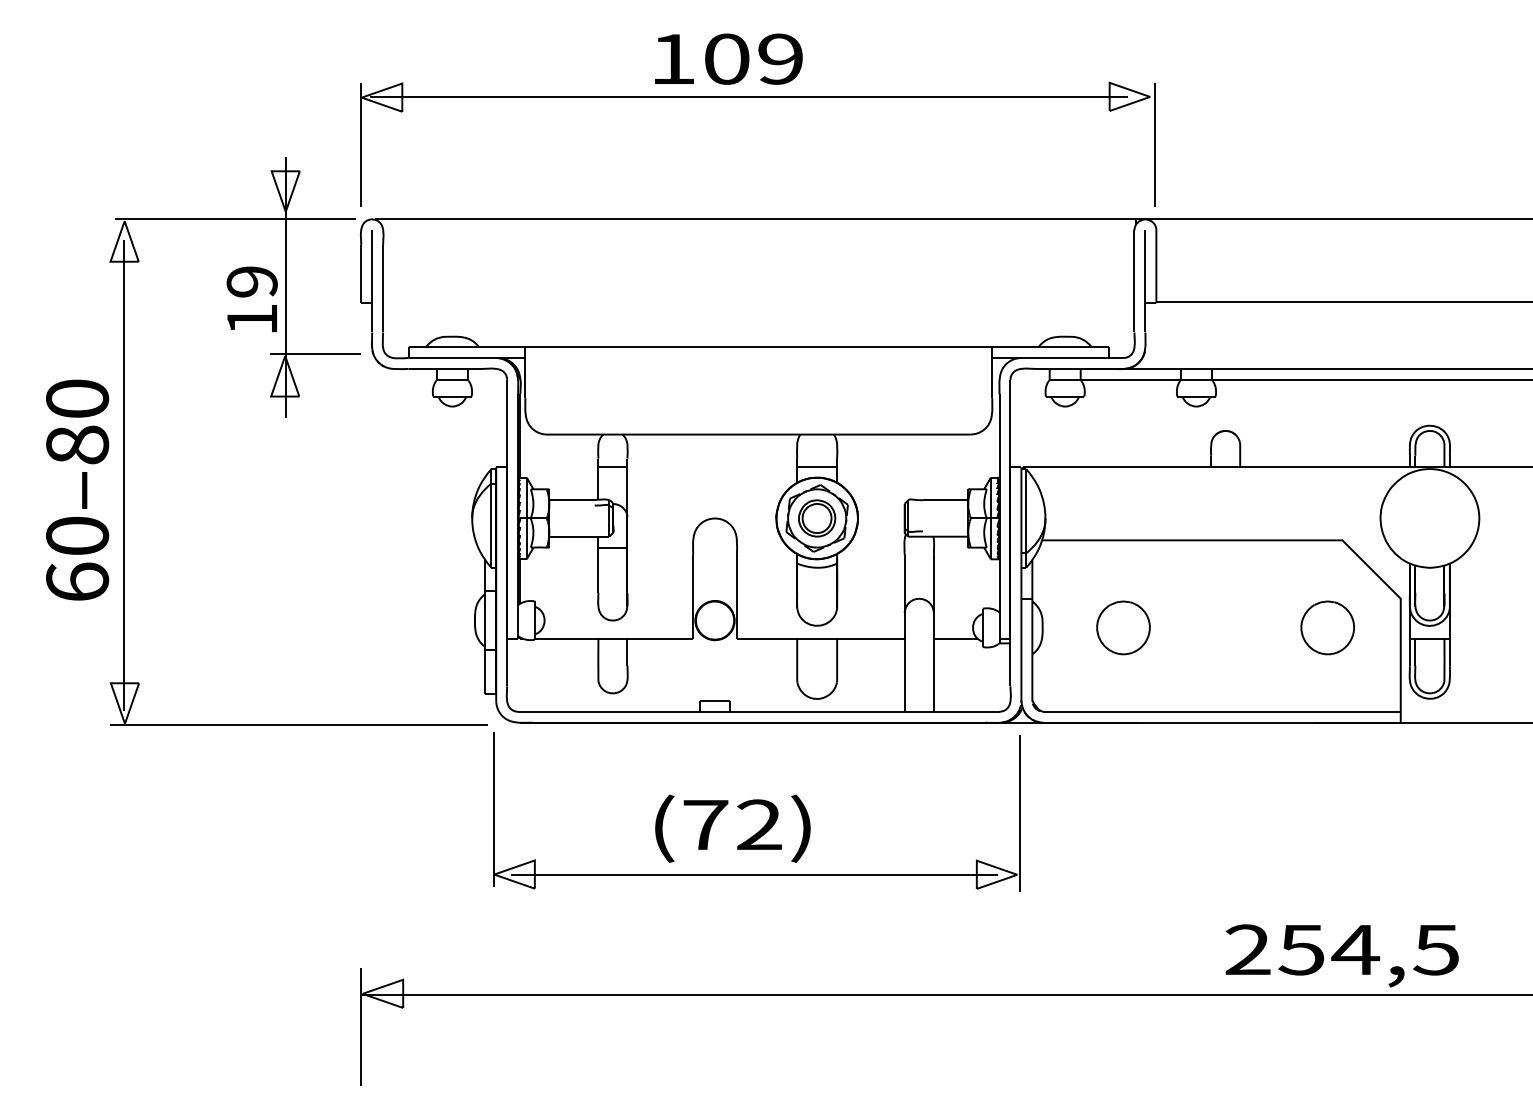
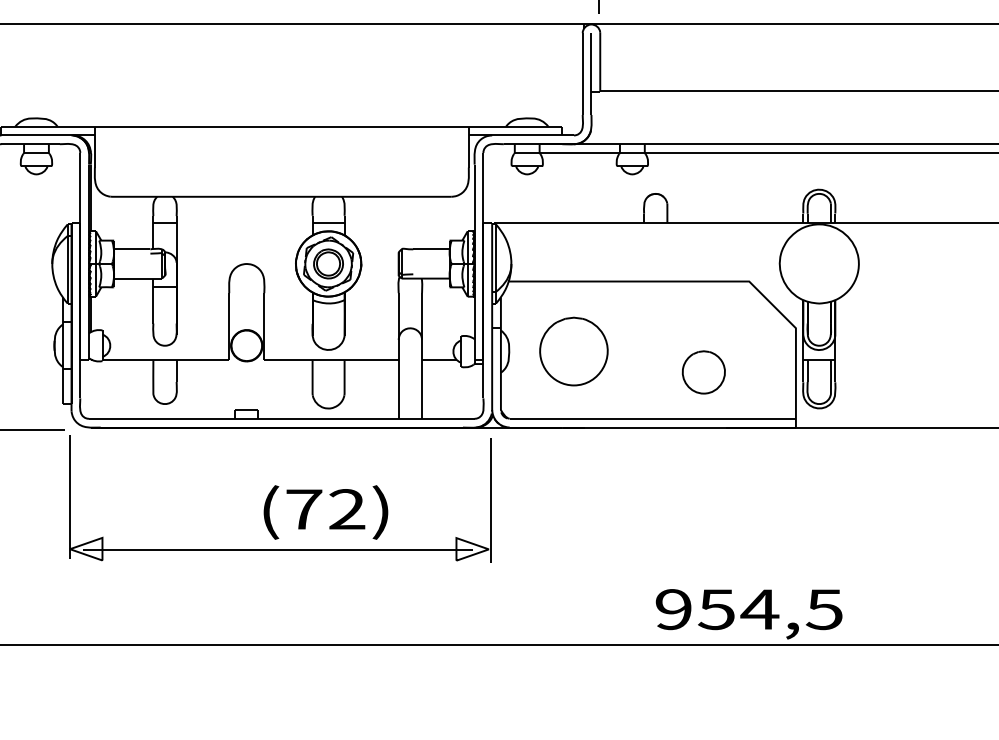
part: (1123, 627) -> (573, 351), size x1.6
part: (1327, 627) -> (703, 372), moved
text: (732, 828) -> (325, 512), moved
text: (1247, 949) -> (673, 609), 254,5 -> 954,5

